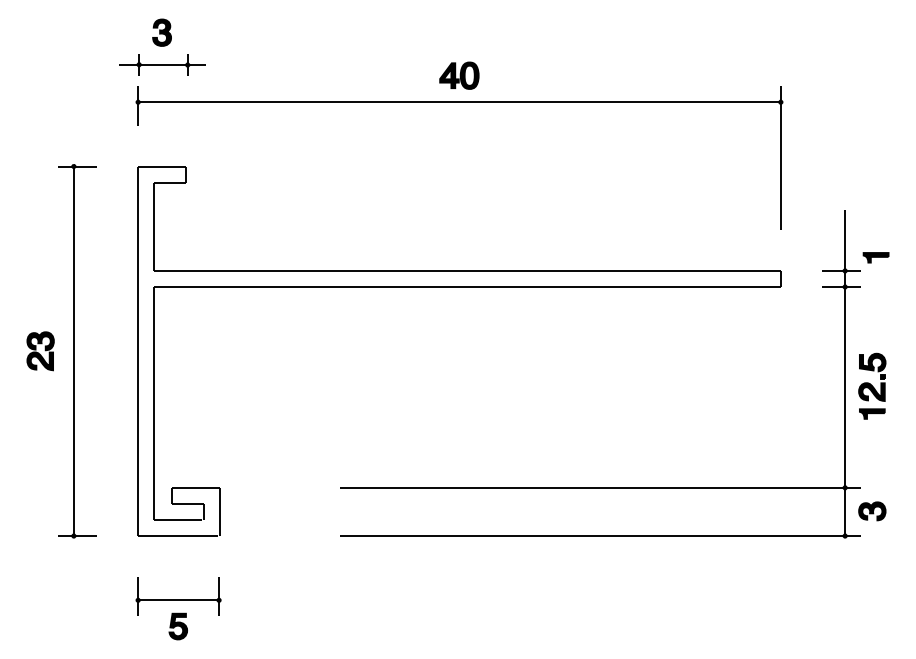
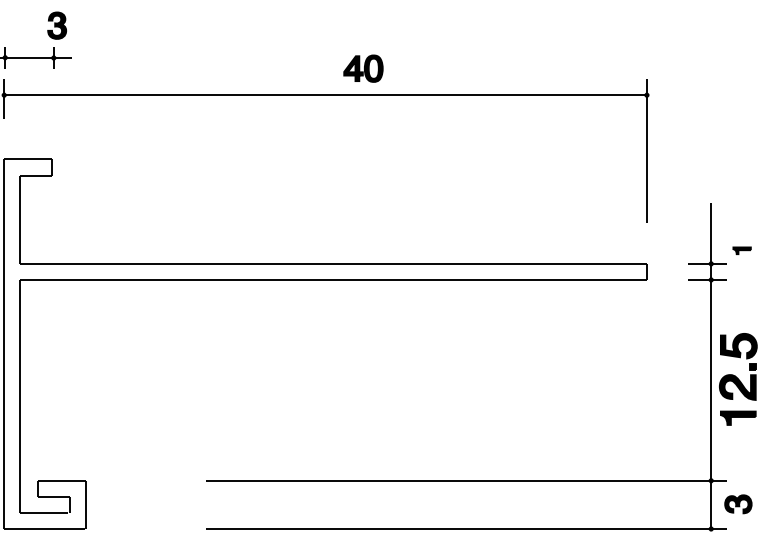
part: (161, 32) -> (56, 25), moved
part: (459, 75) -> (363, 68), moved
part: (875, 257) -> (741, 250), size x0.7
part: (872, 385) -> (738, 378), size x1.4

